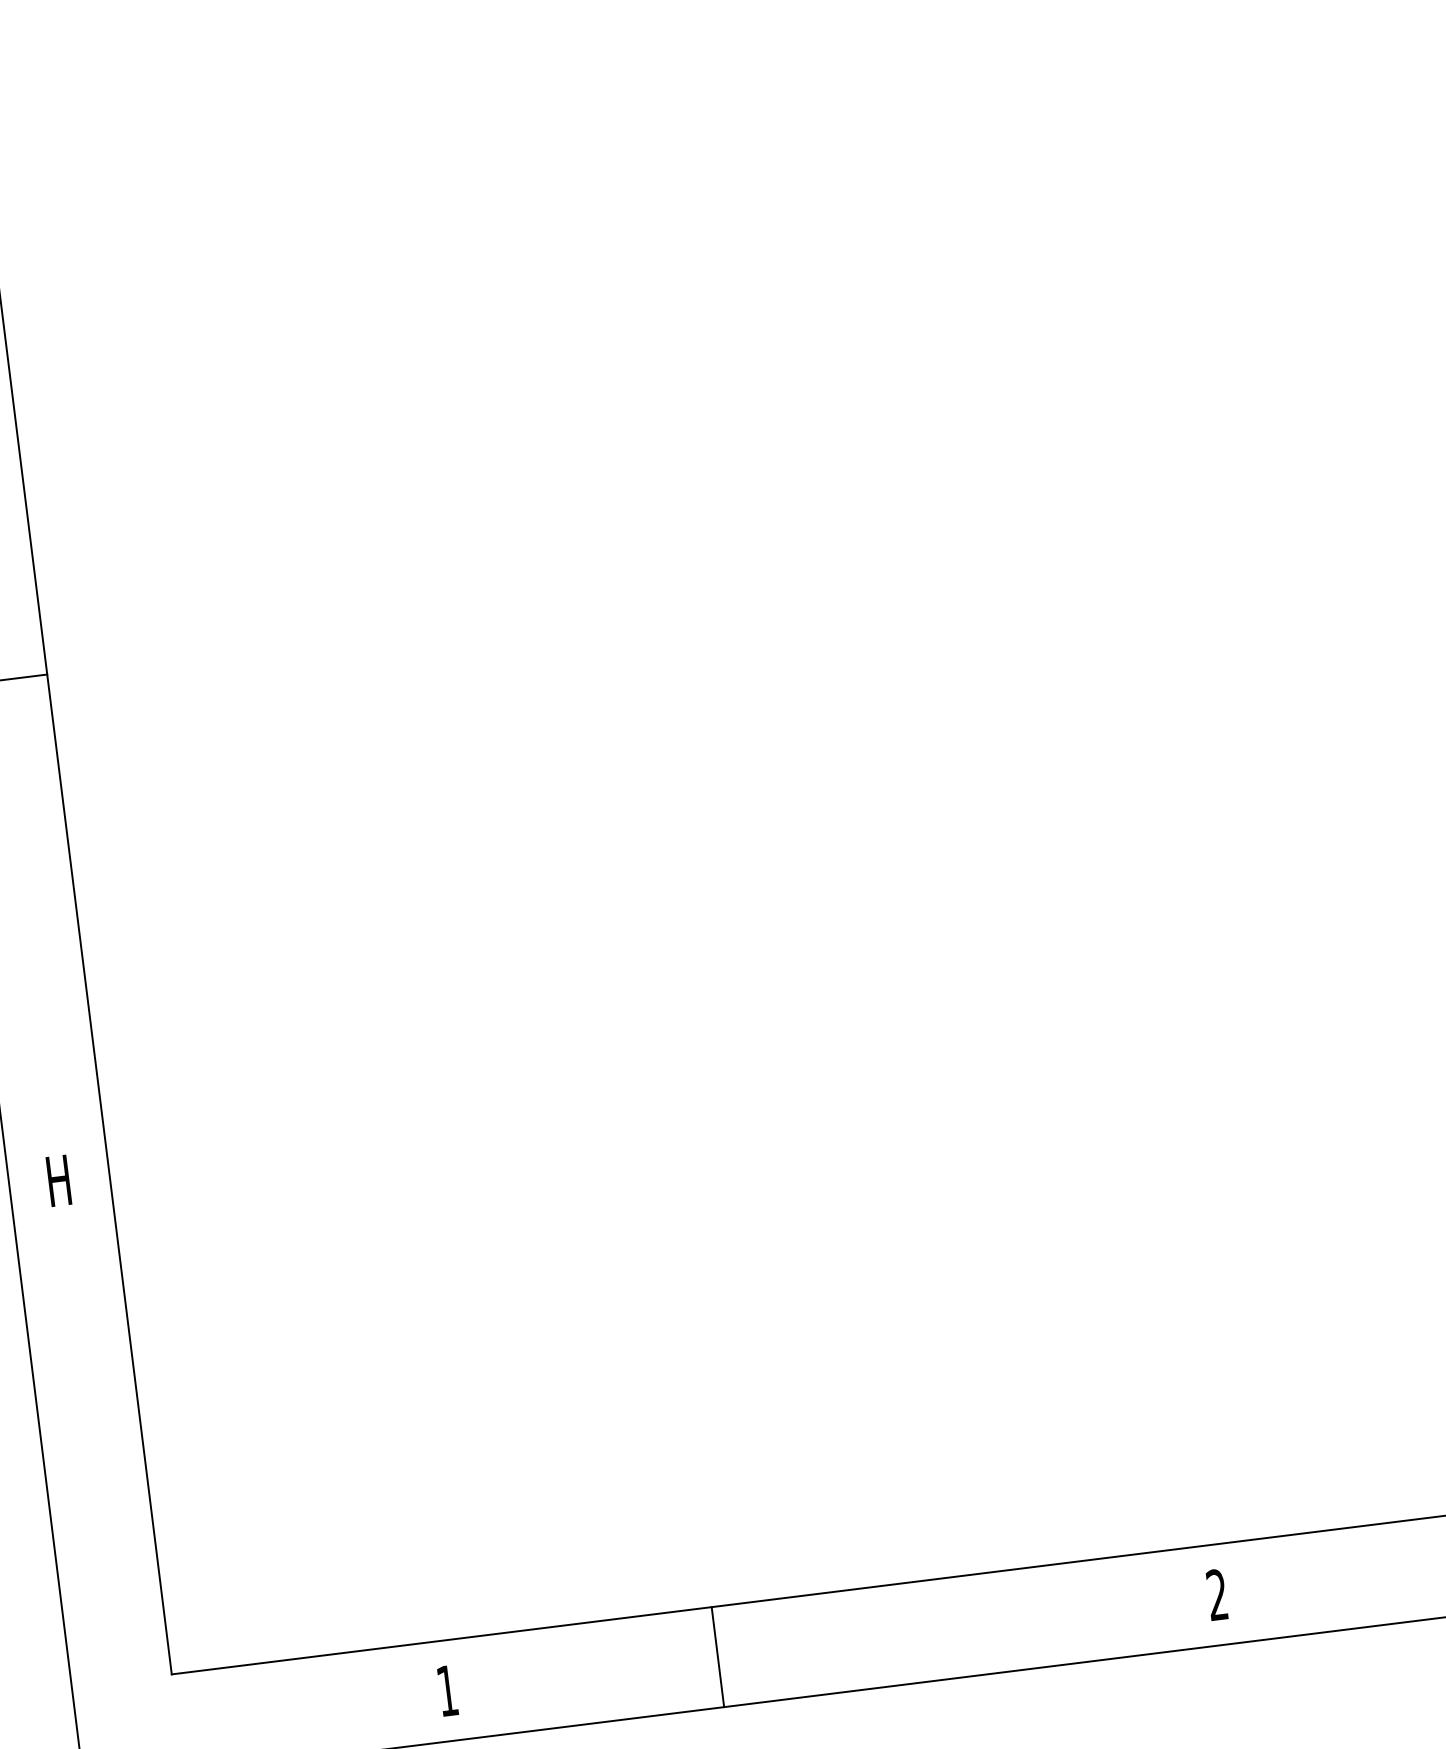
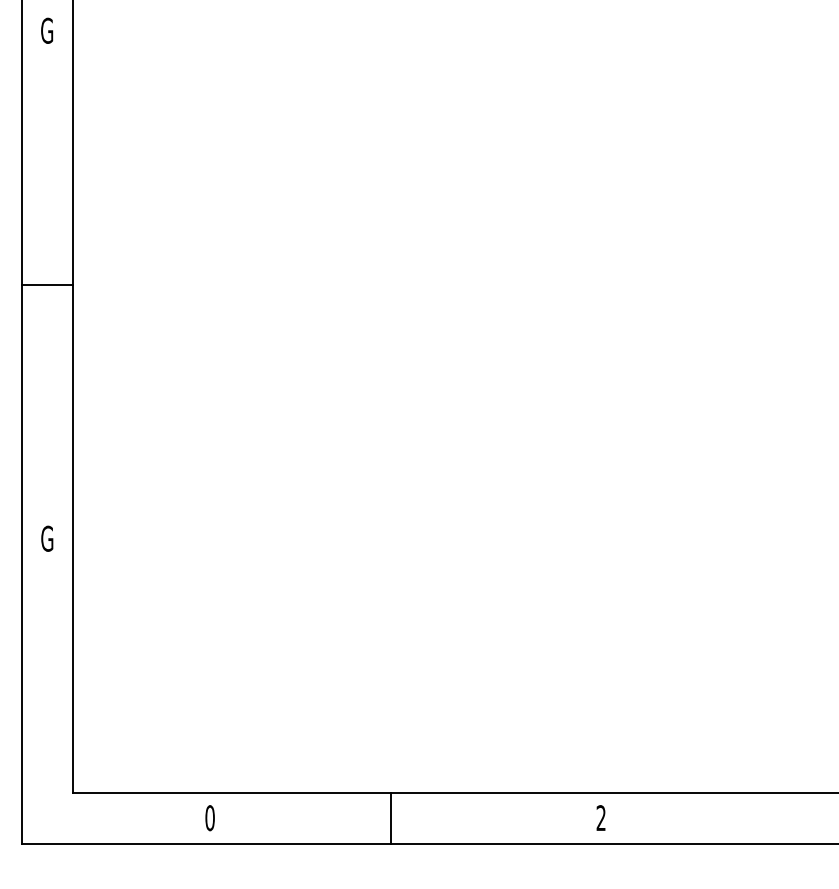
text: (58, 1180) -> (47, 538), H -> G
line: (717, 1655) -> (391, 817), moved
text: (446, 1691) -> (209, 818), 1 -> 0

